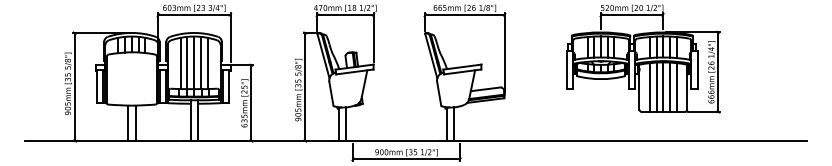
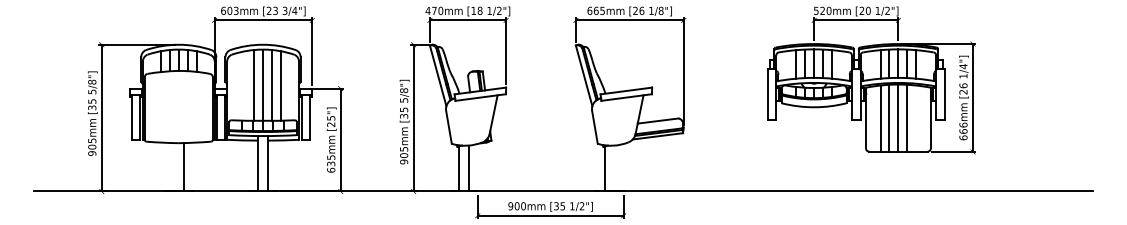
line: (180, 63) -> (244, 85), removed
line: (676, 87) -> (916, 118), removed
line: (127, 122) -> (173, 166), removed
line: (453, 123) -> (614, 167), removed

